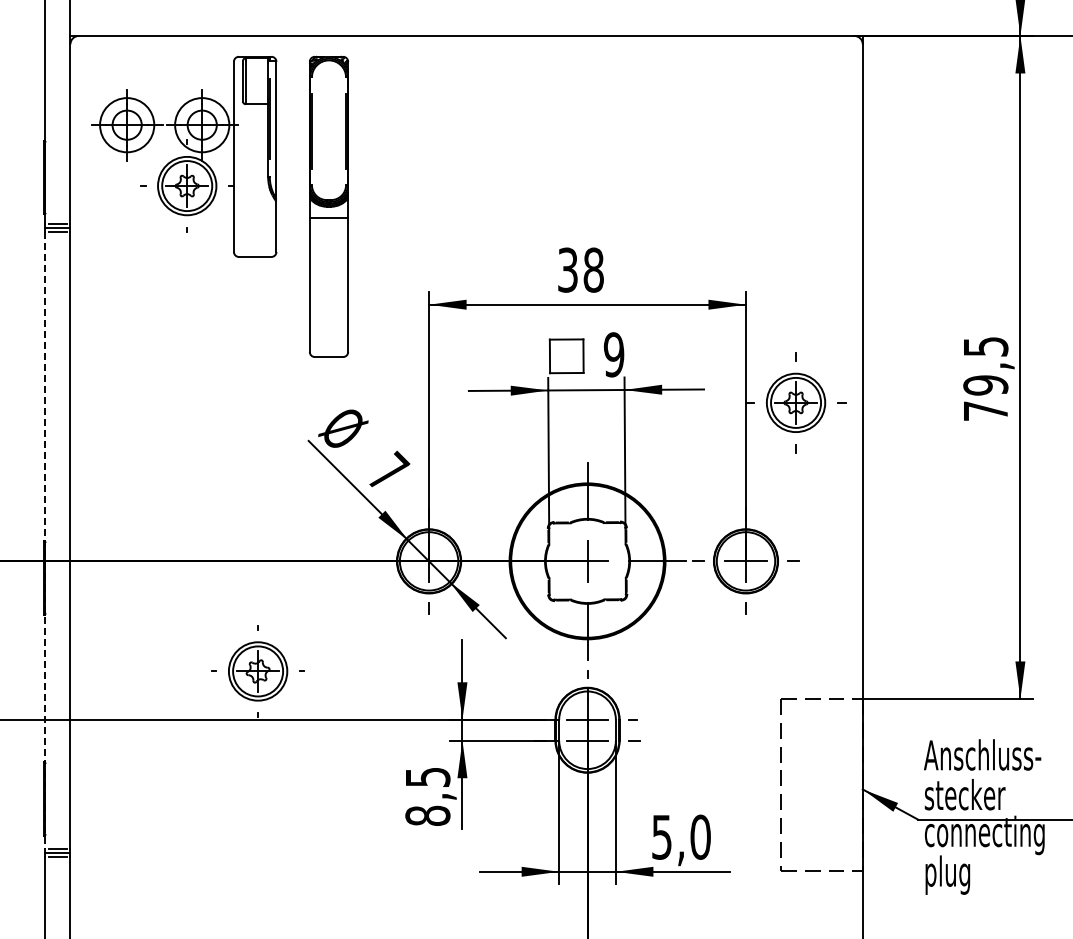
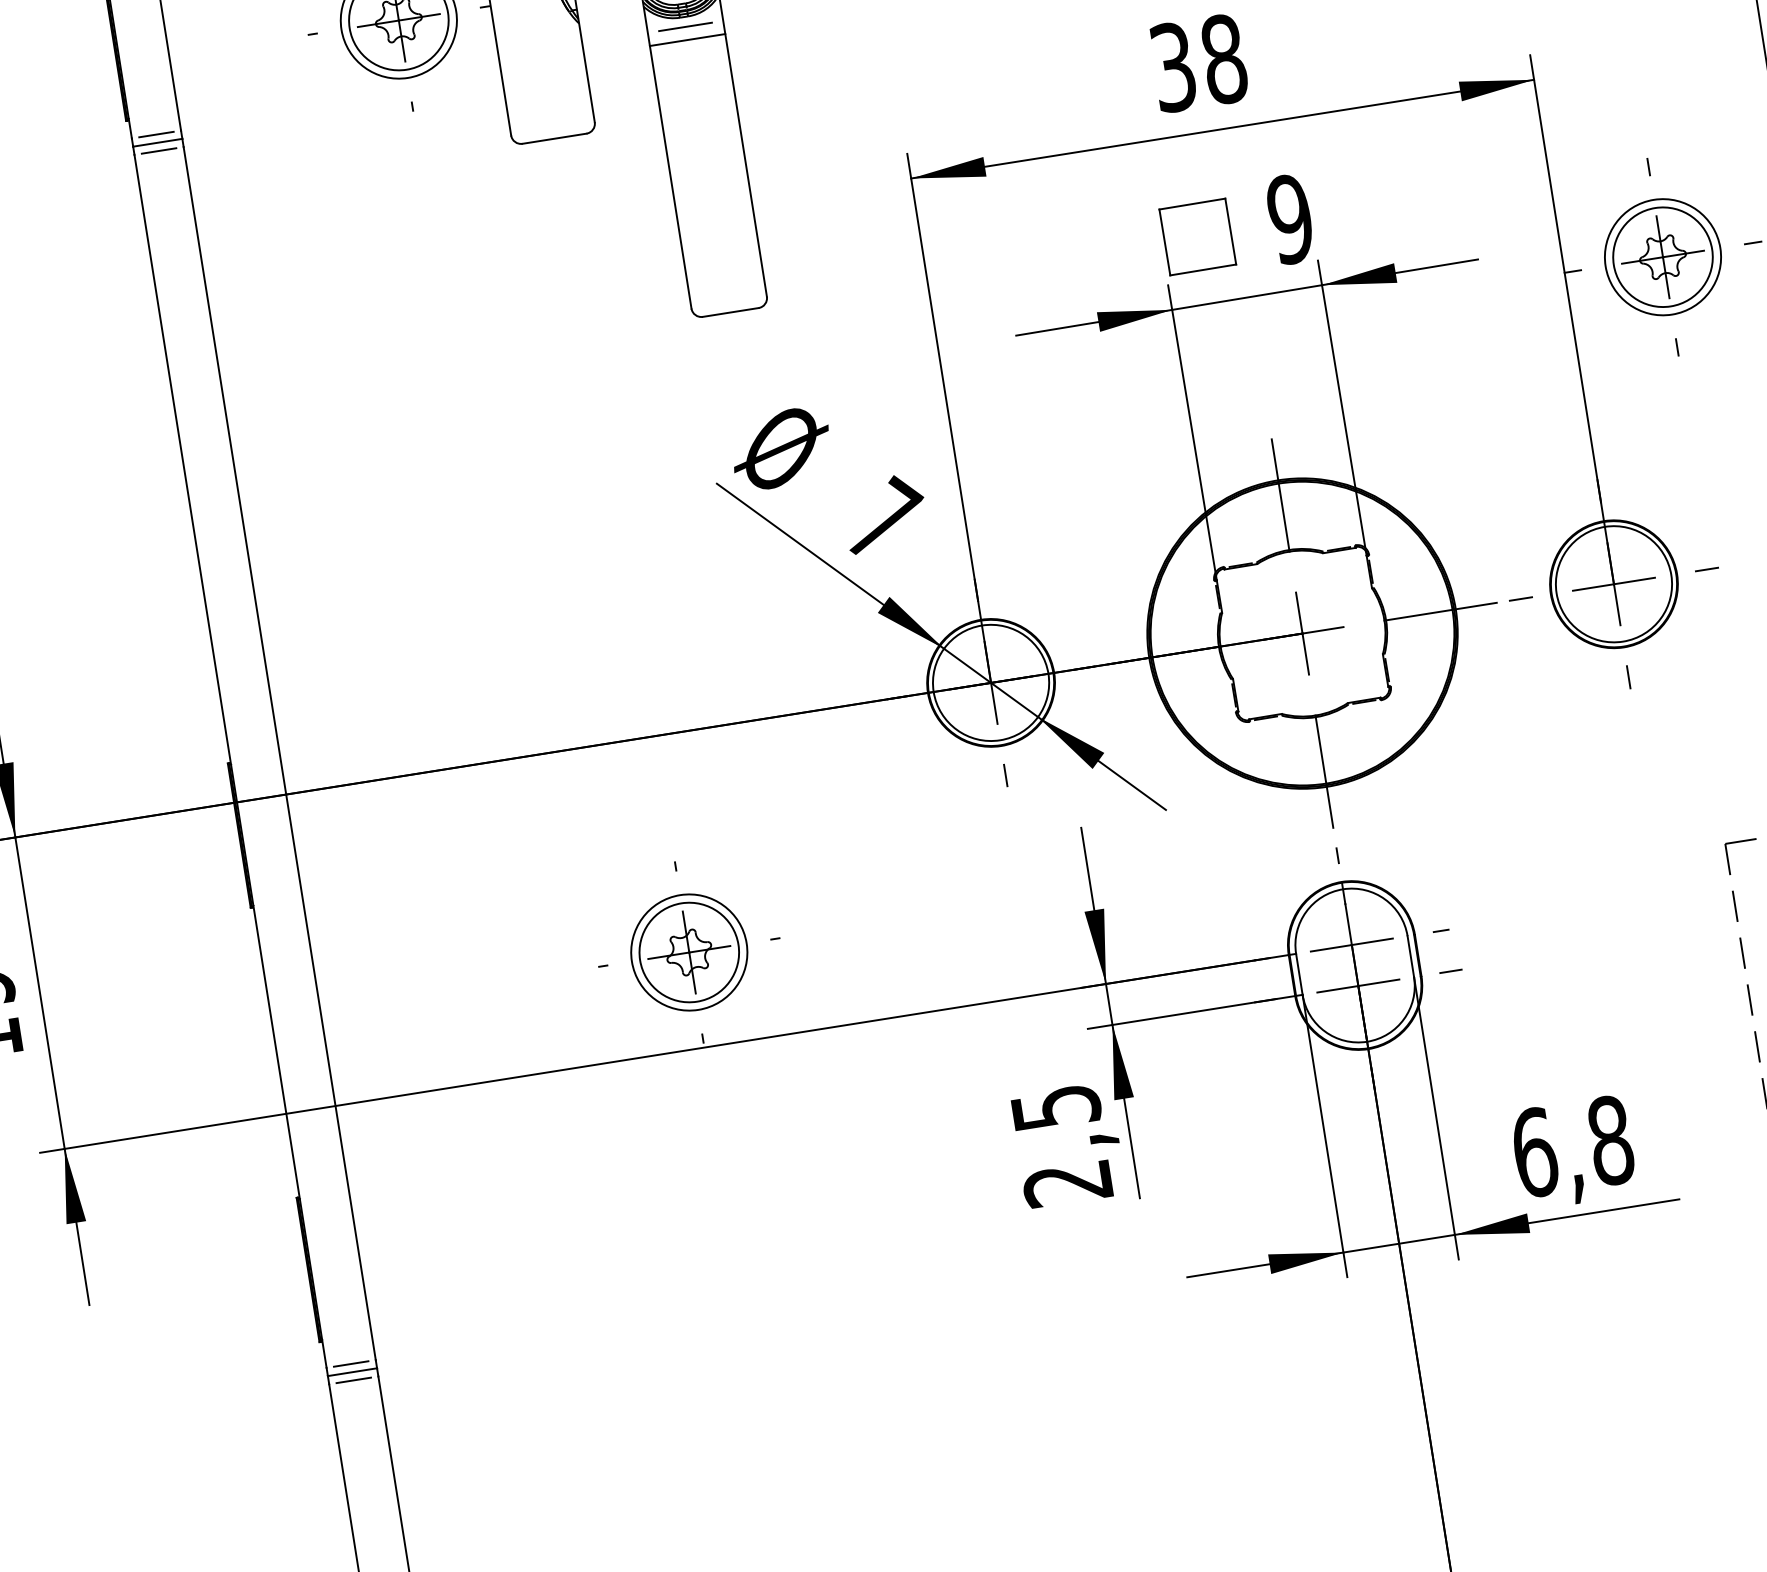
line: (328, 211) -> (684, 26), added
line: (45, 540) -> (230, 761), dashed -> solid
text: (427, 815) -> (1067, 1182), 8,5 -> 2,5
text: (681, 836) -> (1572, 1145), 5,0 -> 6,8

